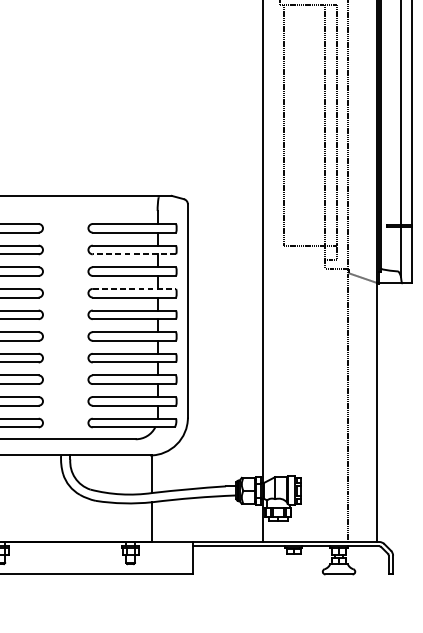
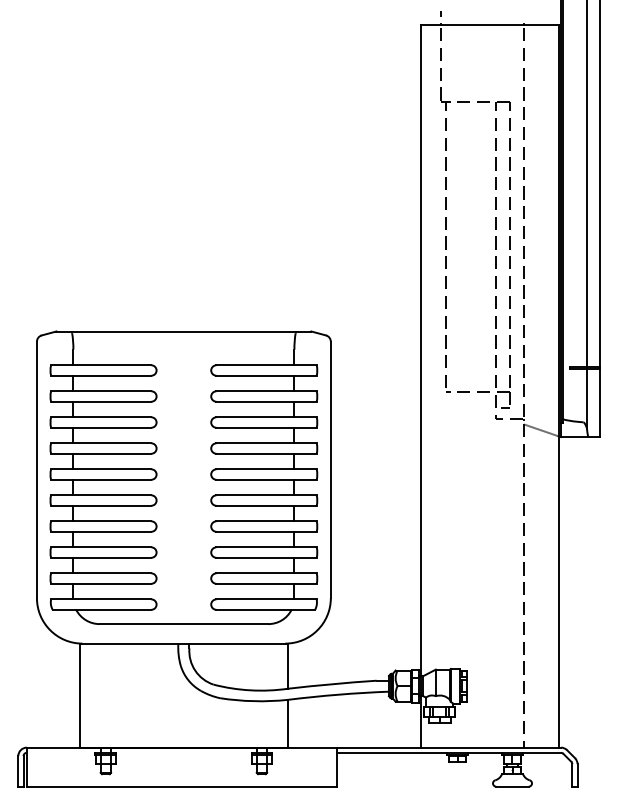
line: (134, 254) -> (266, 401), dashed -> solid
line: (135, 289) -> (267, 443), dashed -> solid

